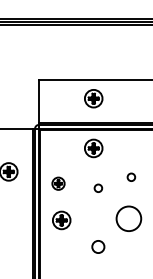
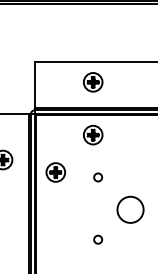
circle: (131, 176) -> (133, 164), removed
part: (58, 183) -> (55, 172), size x1.43
part: (61, 220) -> (58, 211), removed
circle: (98, 246) -> (98, 239), size x0.62

